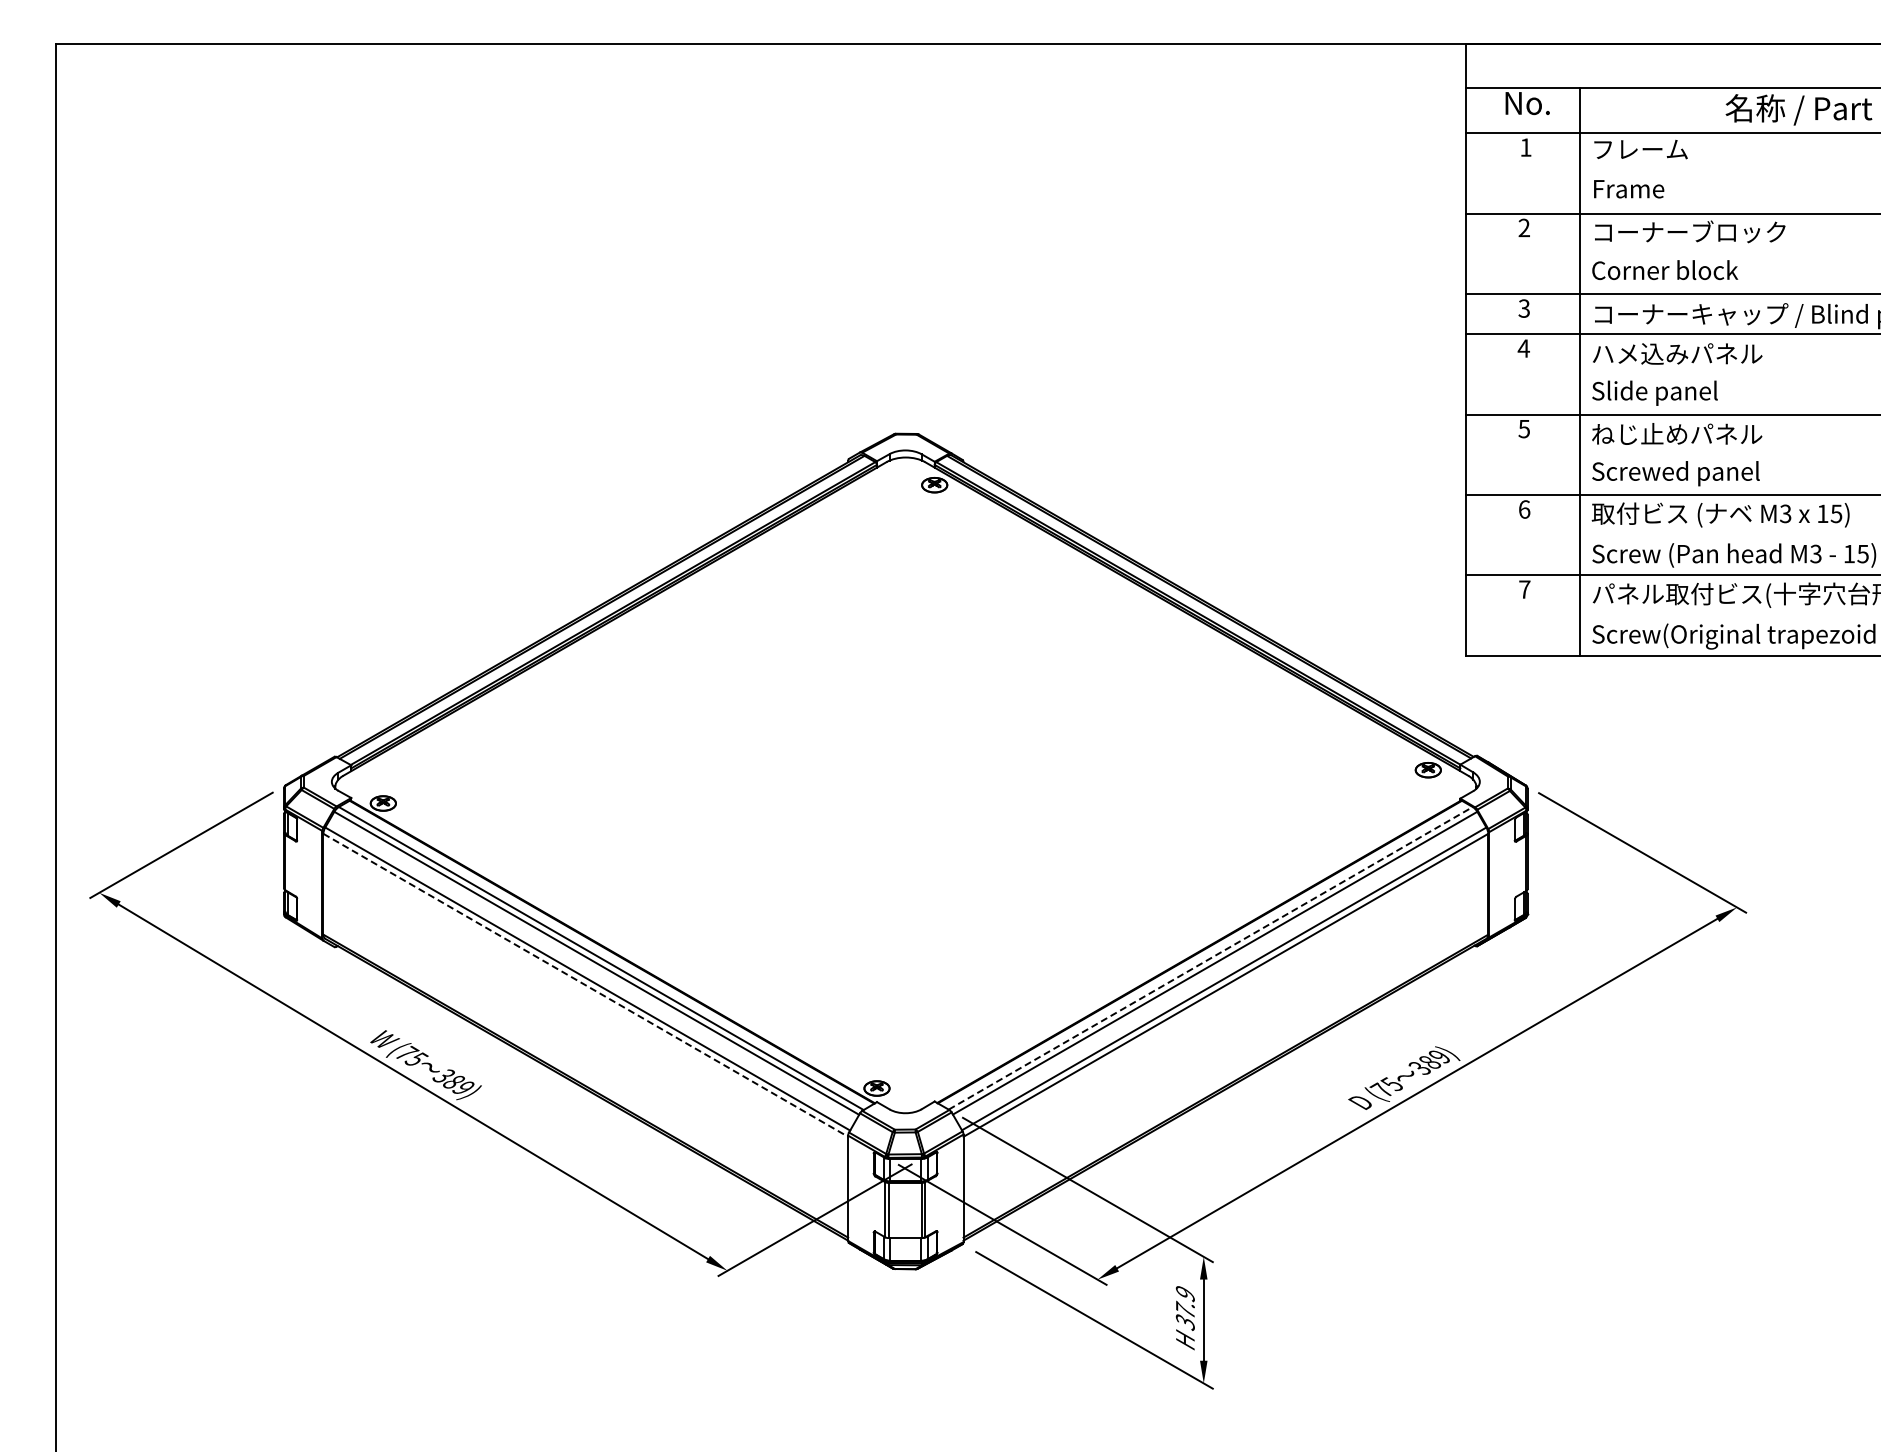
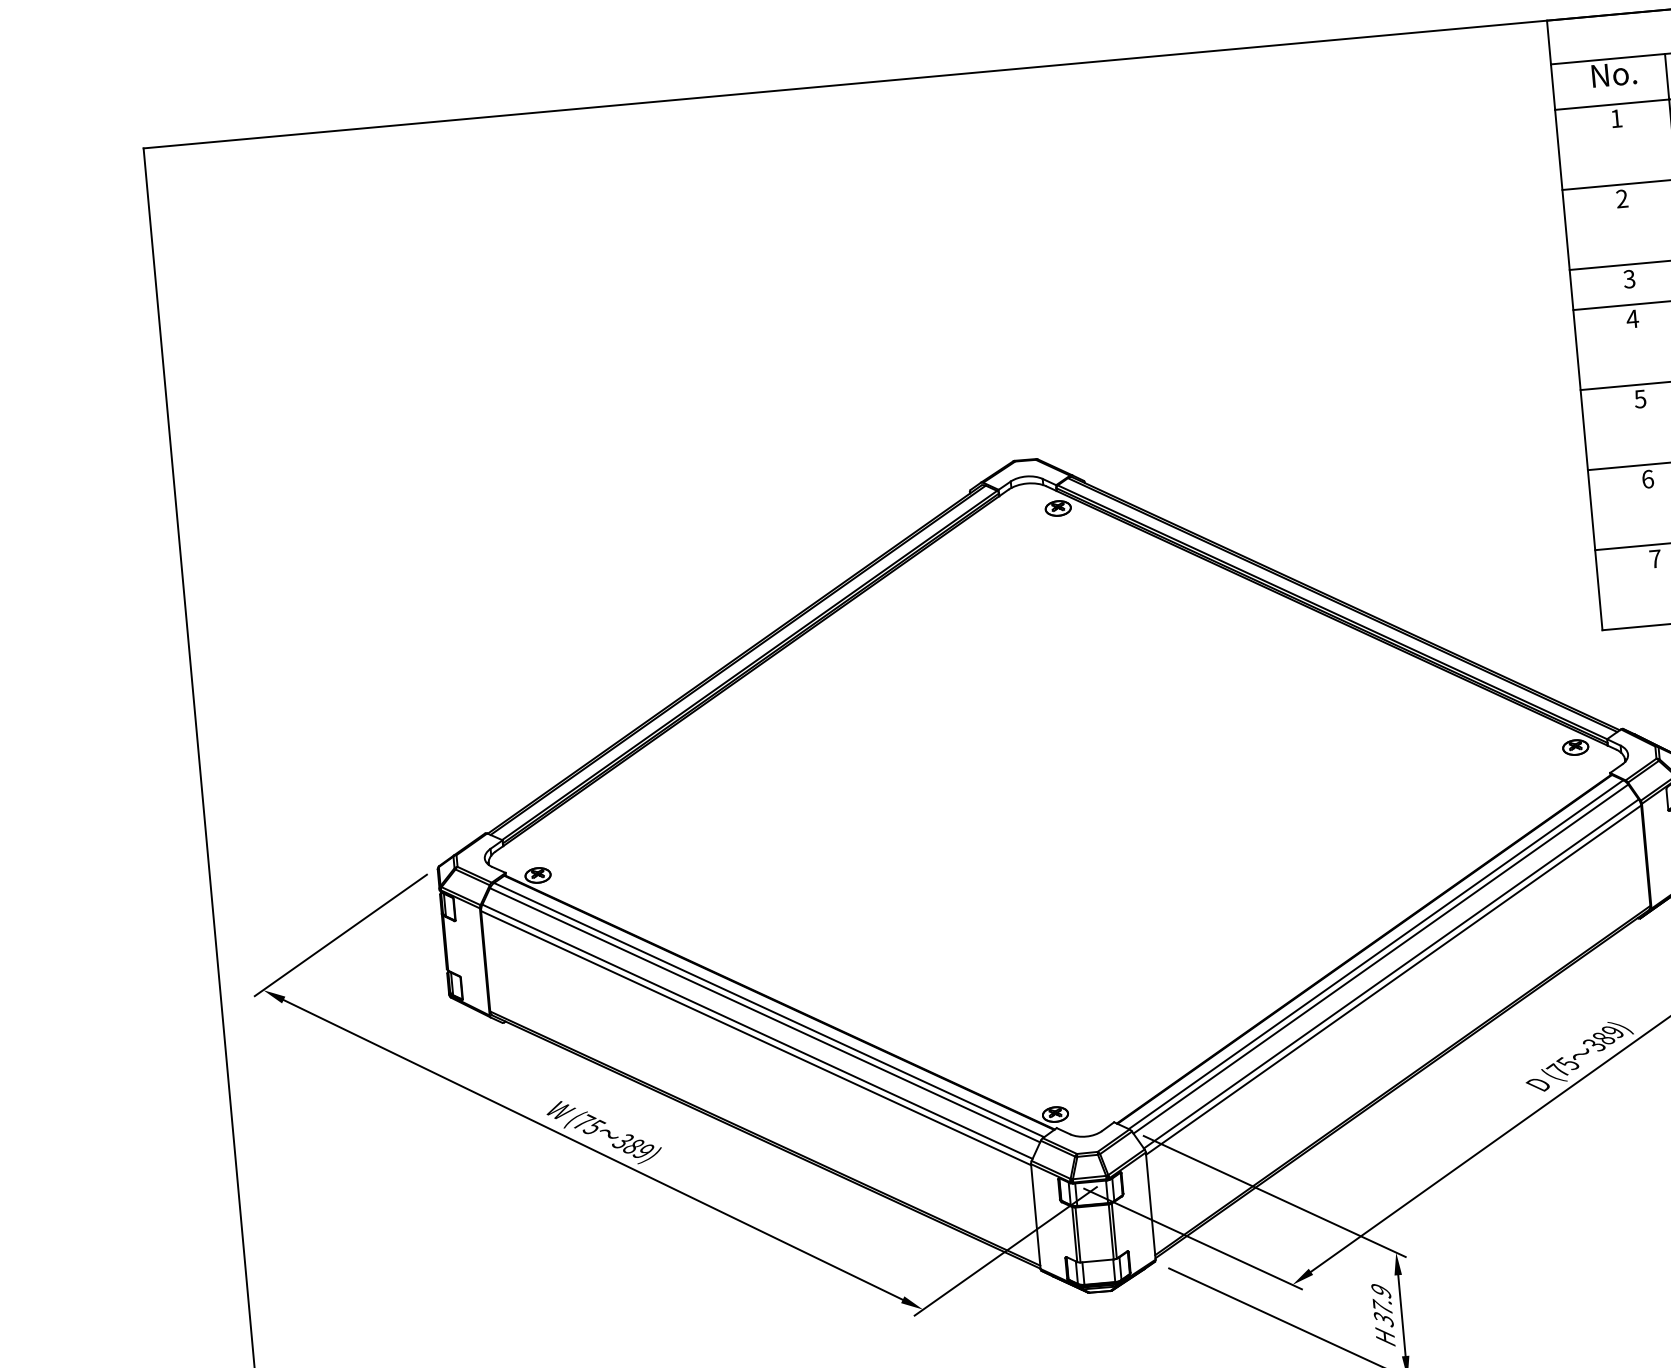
line: (1210, 958) -> (1375, 954), dashed -> solid
line: (585, 985) -> (755, 1038), dashed -> solid

